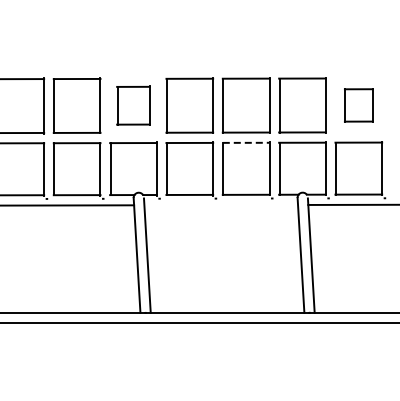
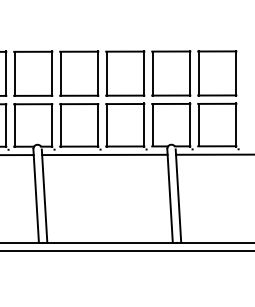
part: (133, 105) -> (33, 73), size x1.43
part: (358, 105) -> (217, 73), size x1.67
line: (246, 142) -> (125, 103), dashed -> solid
line: (221, 205) -> (105, 155), added

